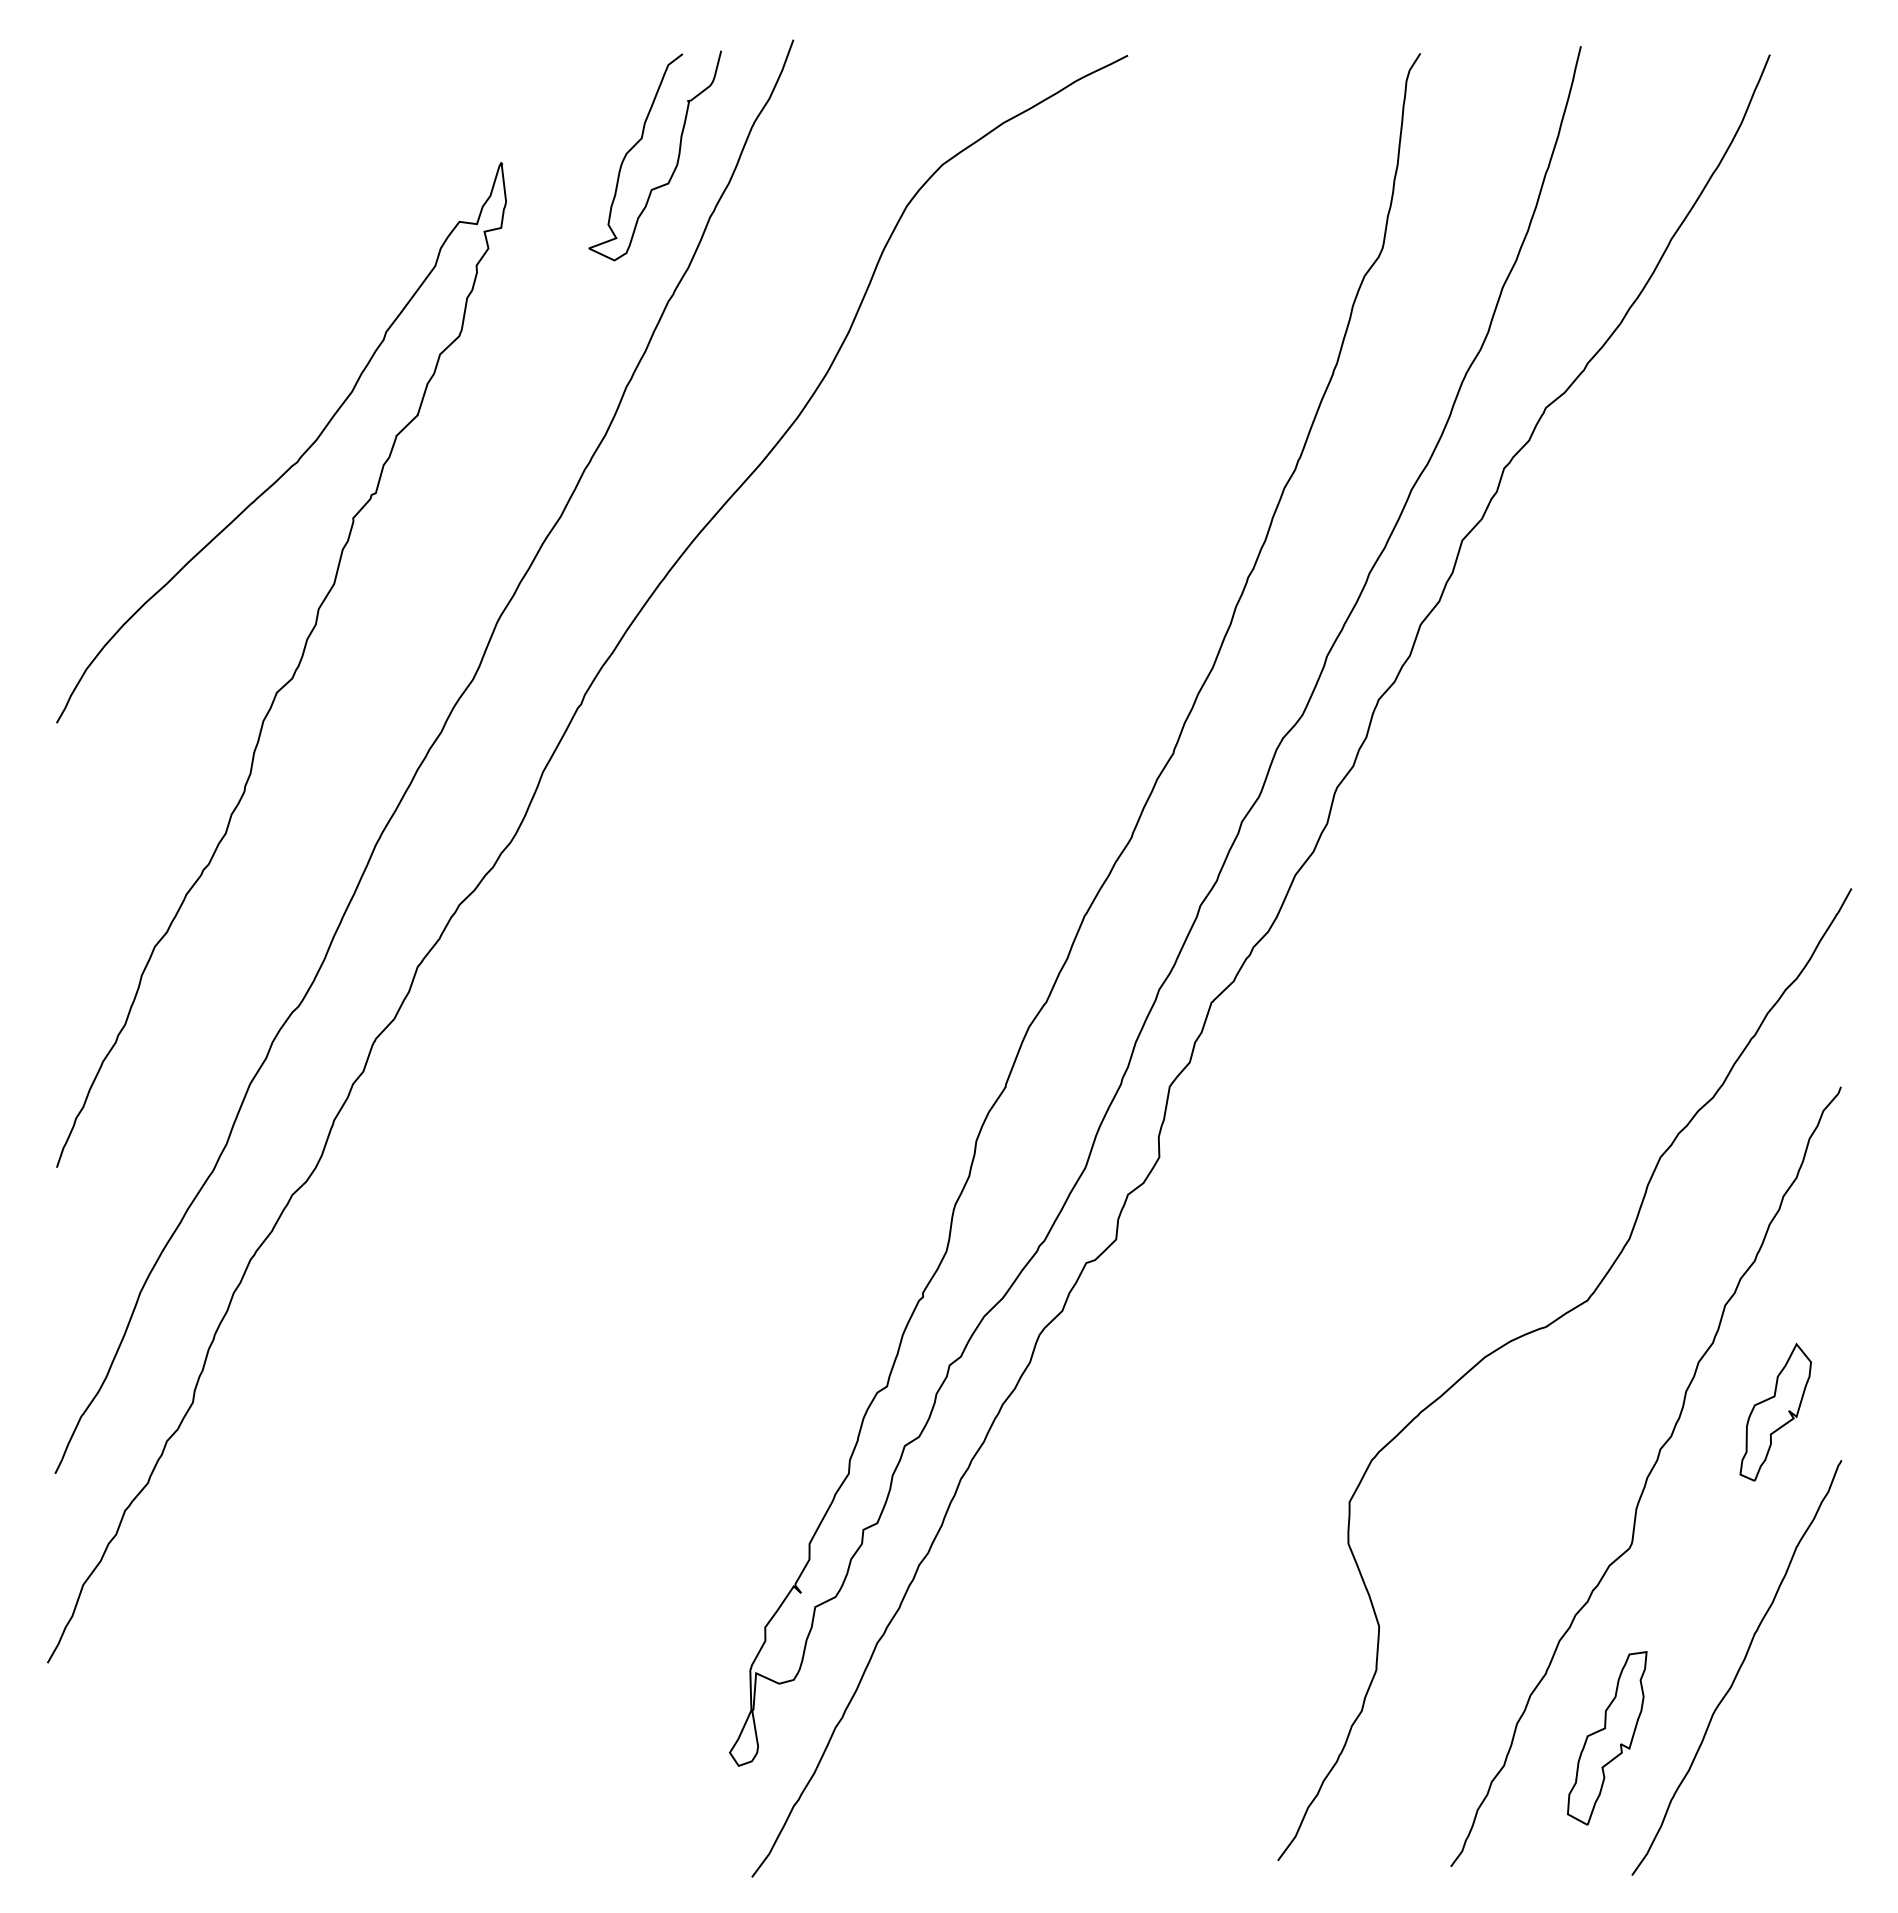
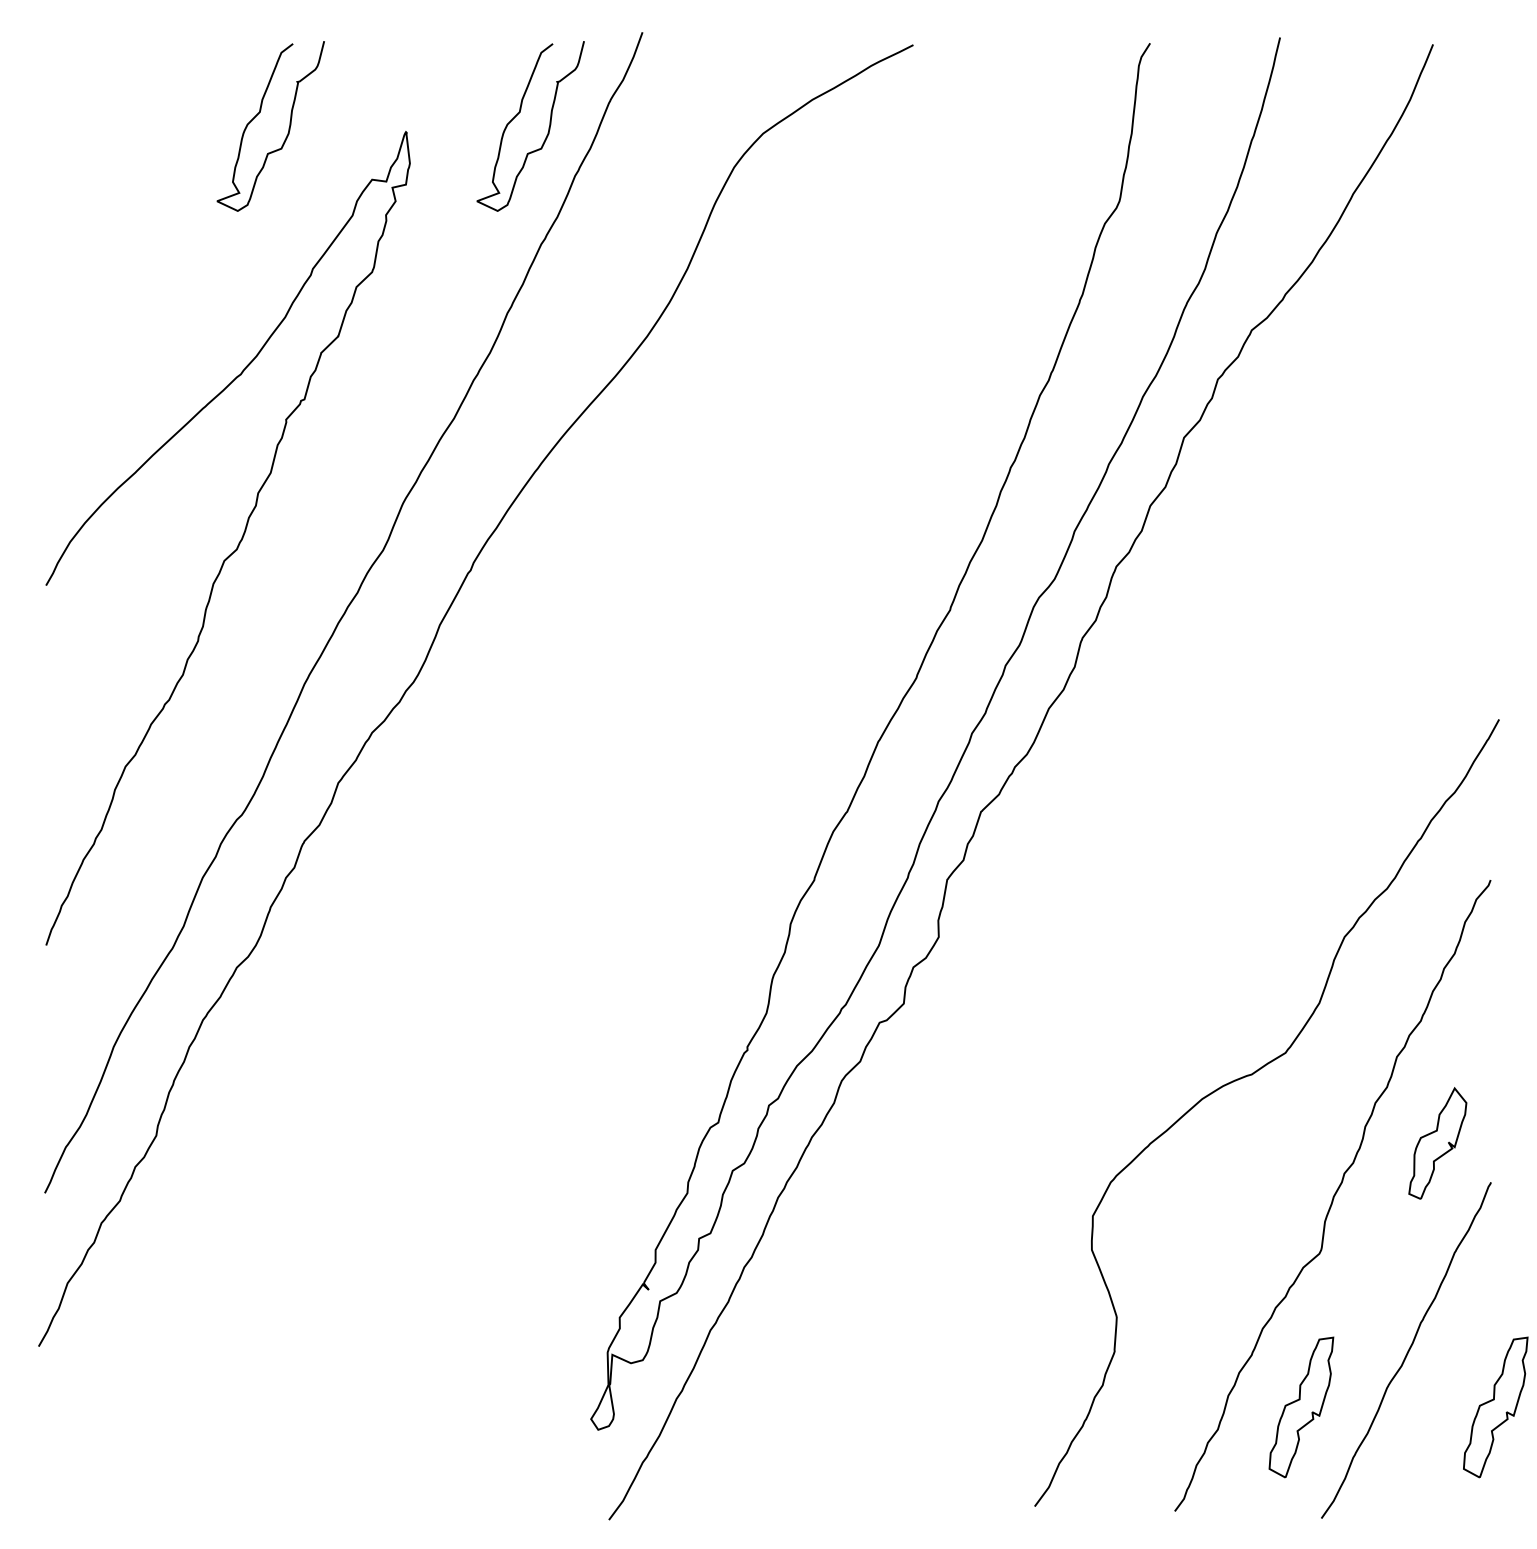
curve: (317, 143) -> (257, 116), added
part: (1847, 1738) -> (1495, 1407), added

